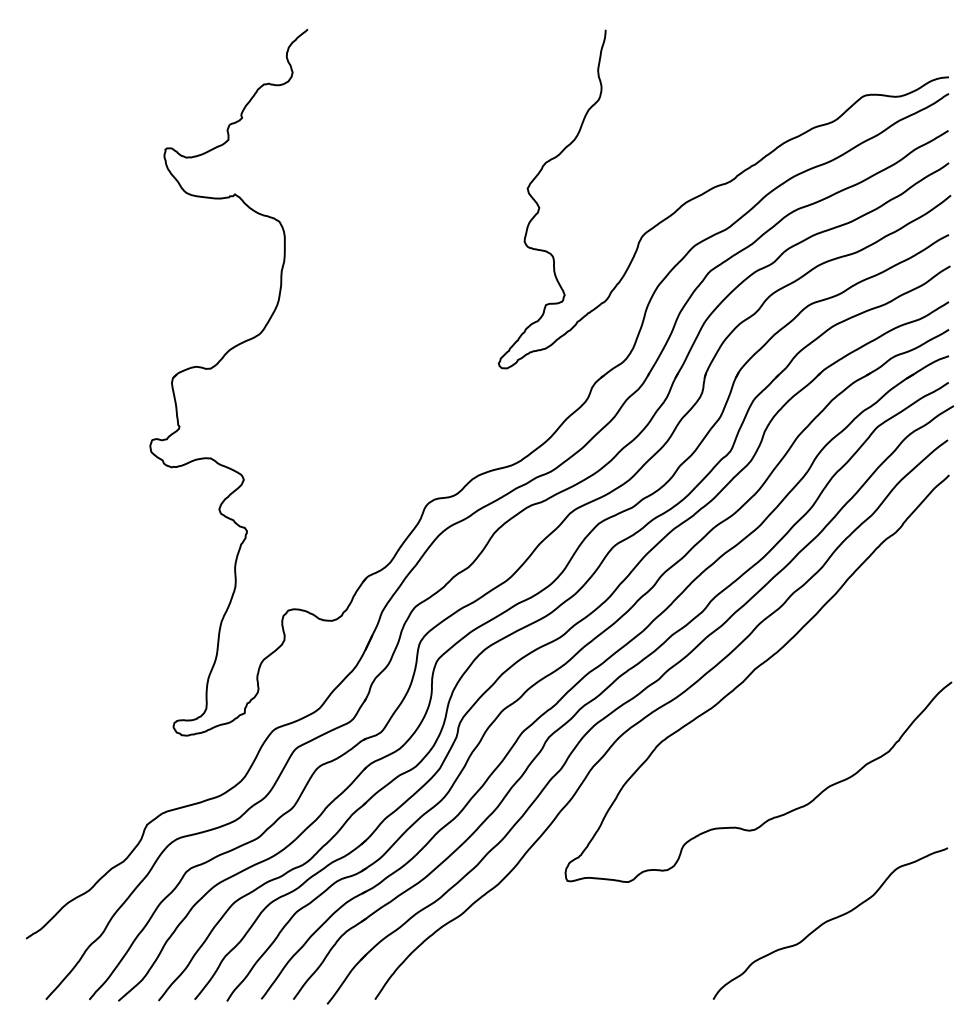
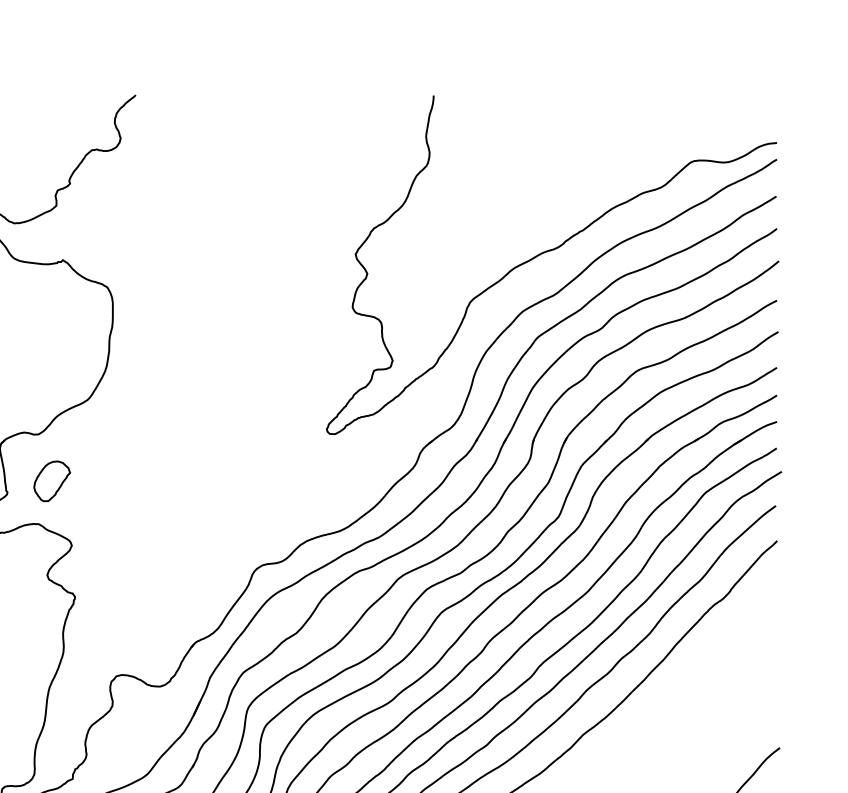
part: (223, 415) -> (51, 481), added

